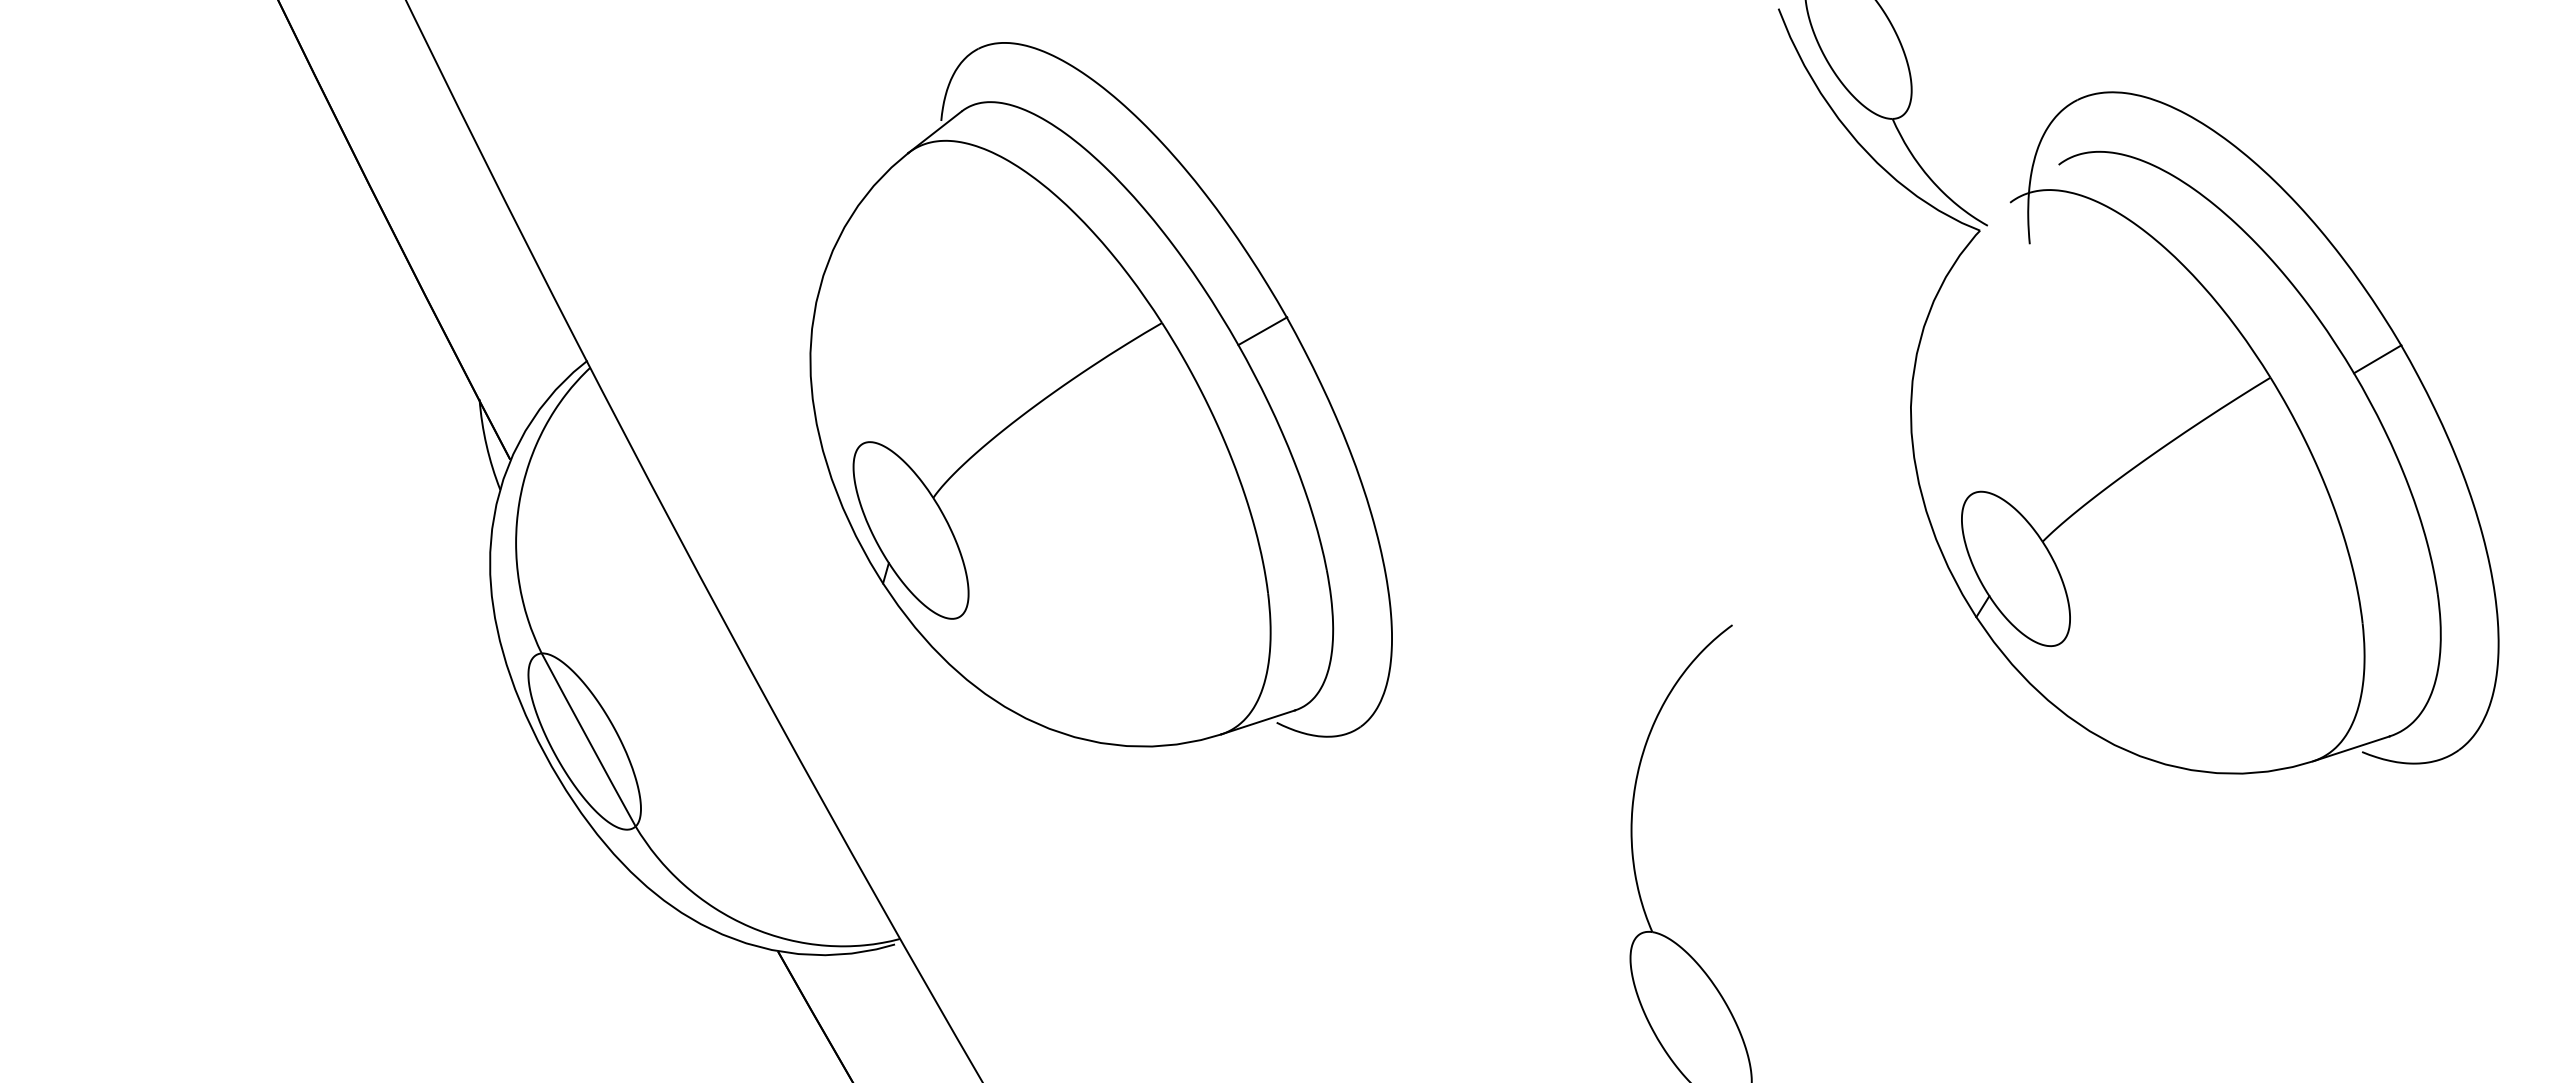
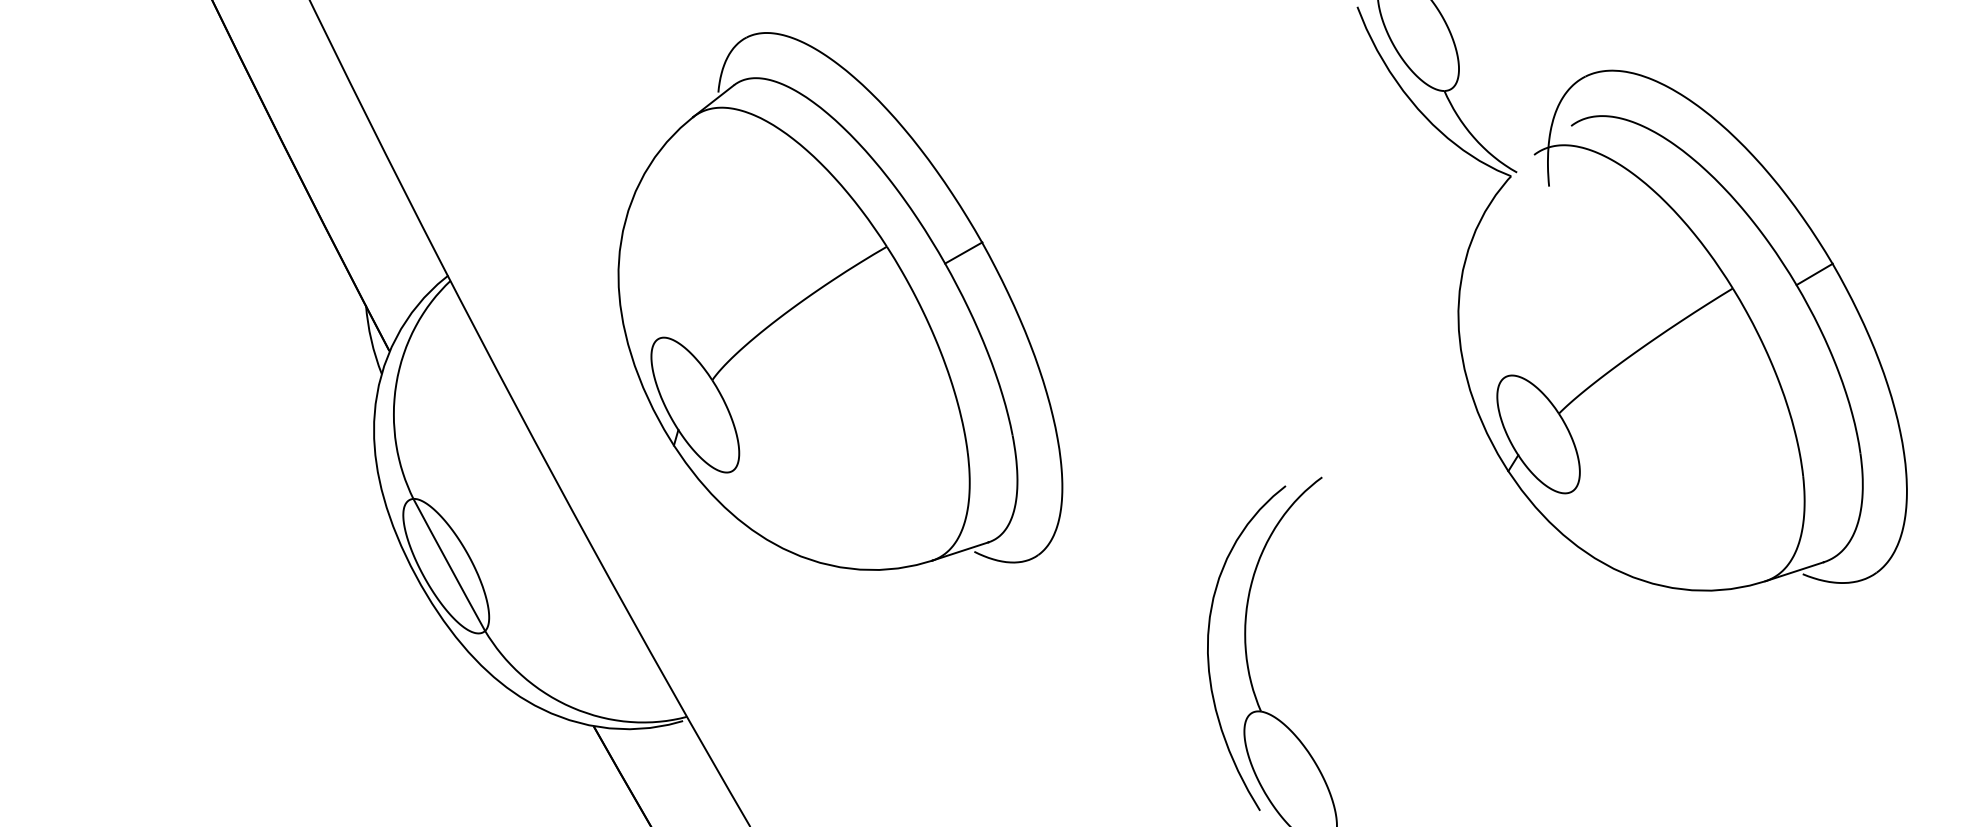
curve: (1583, 849) -> (1208, 648), added

